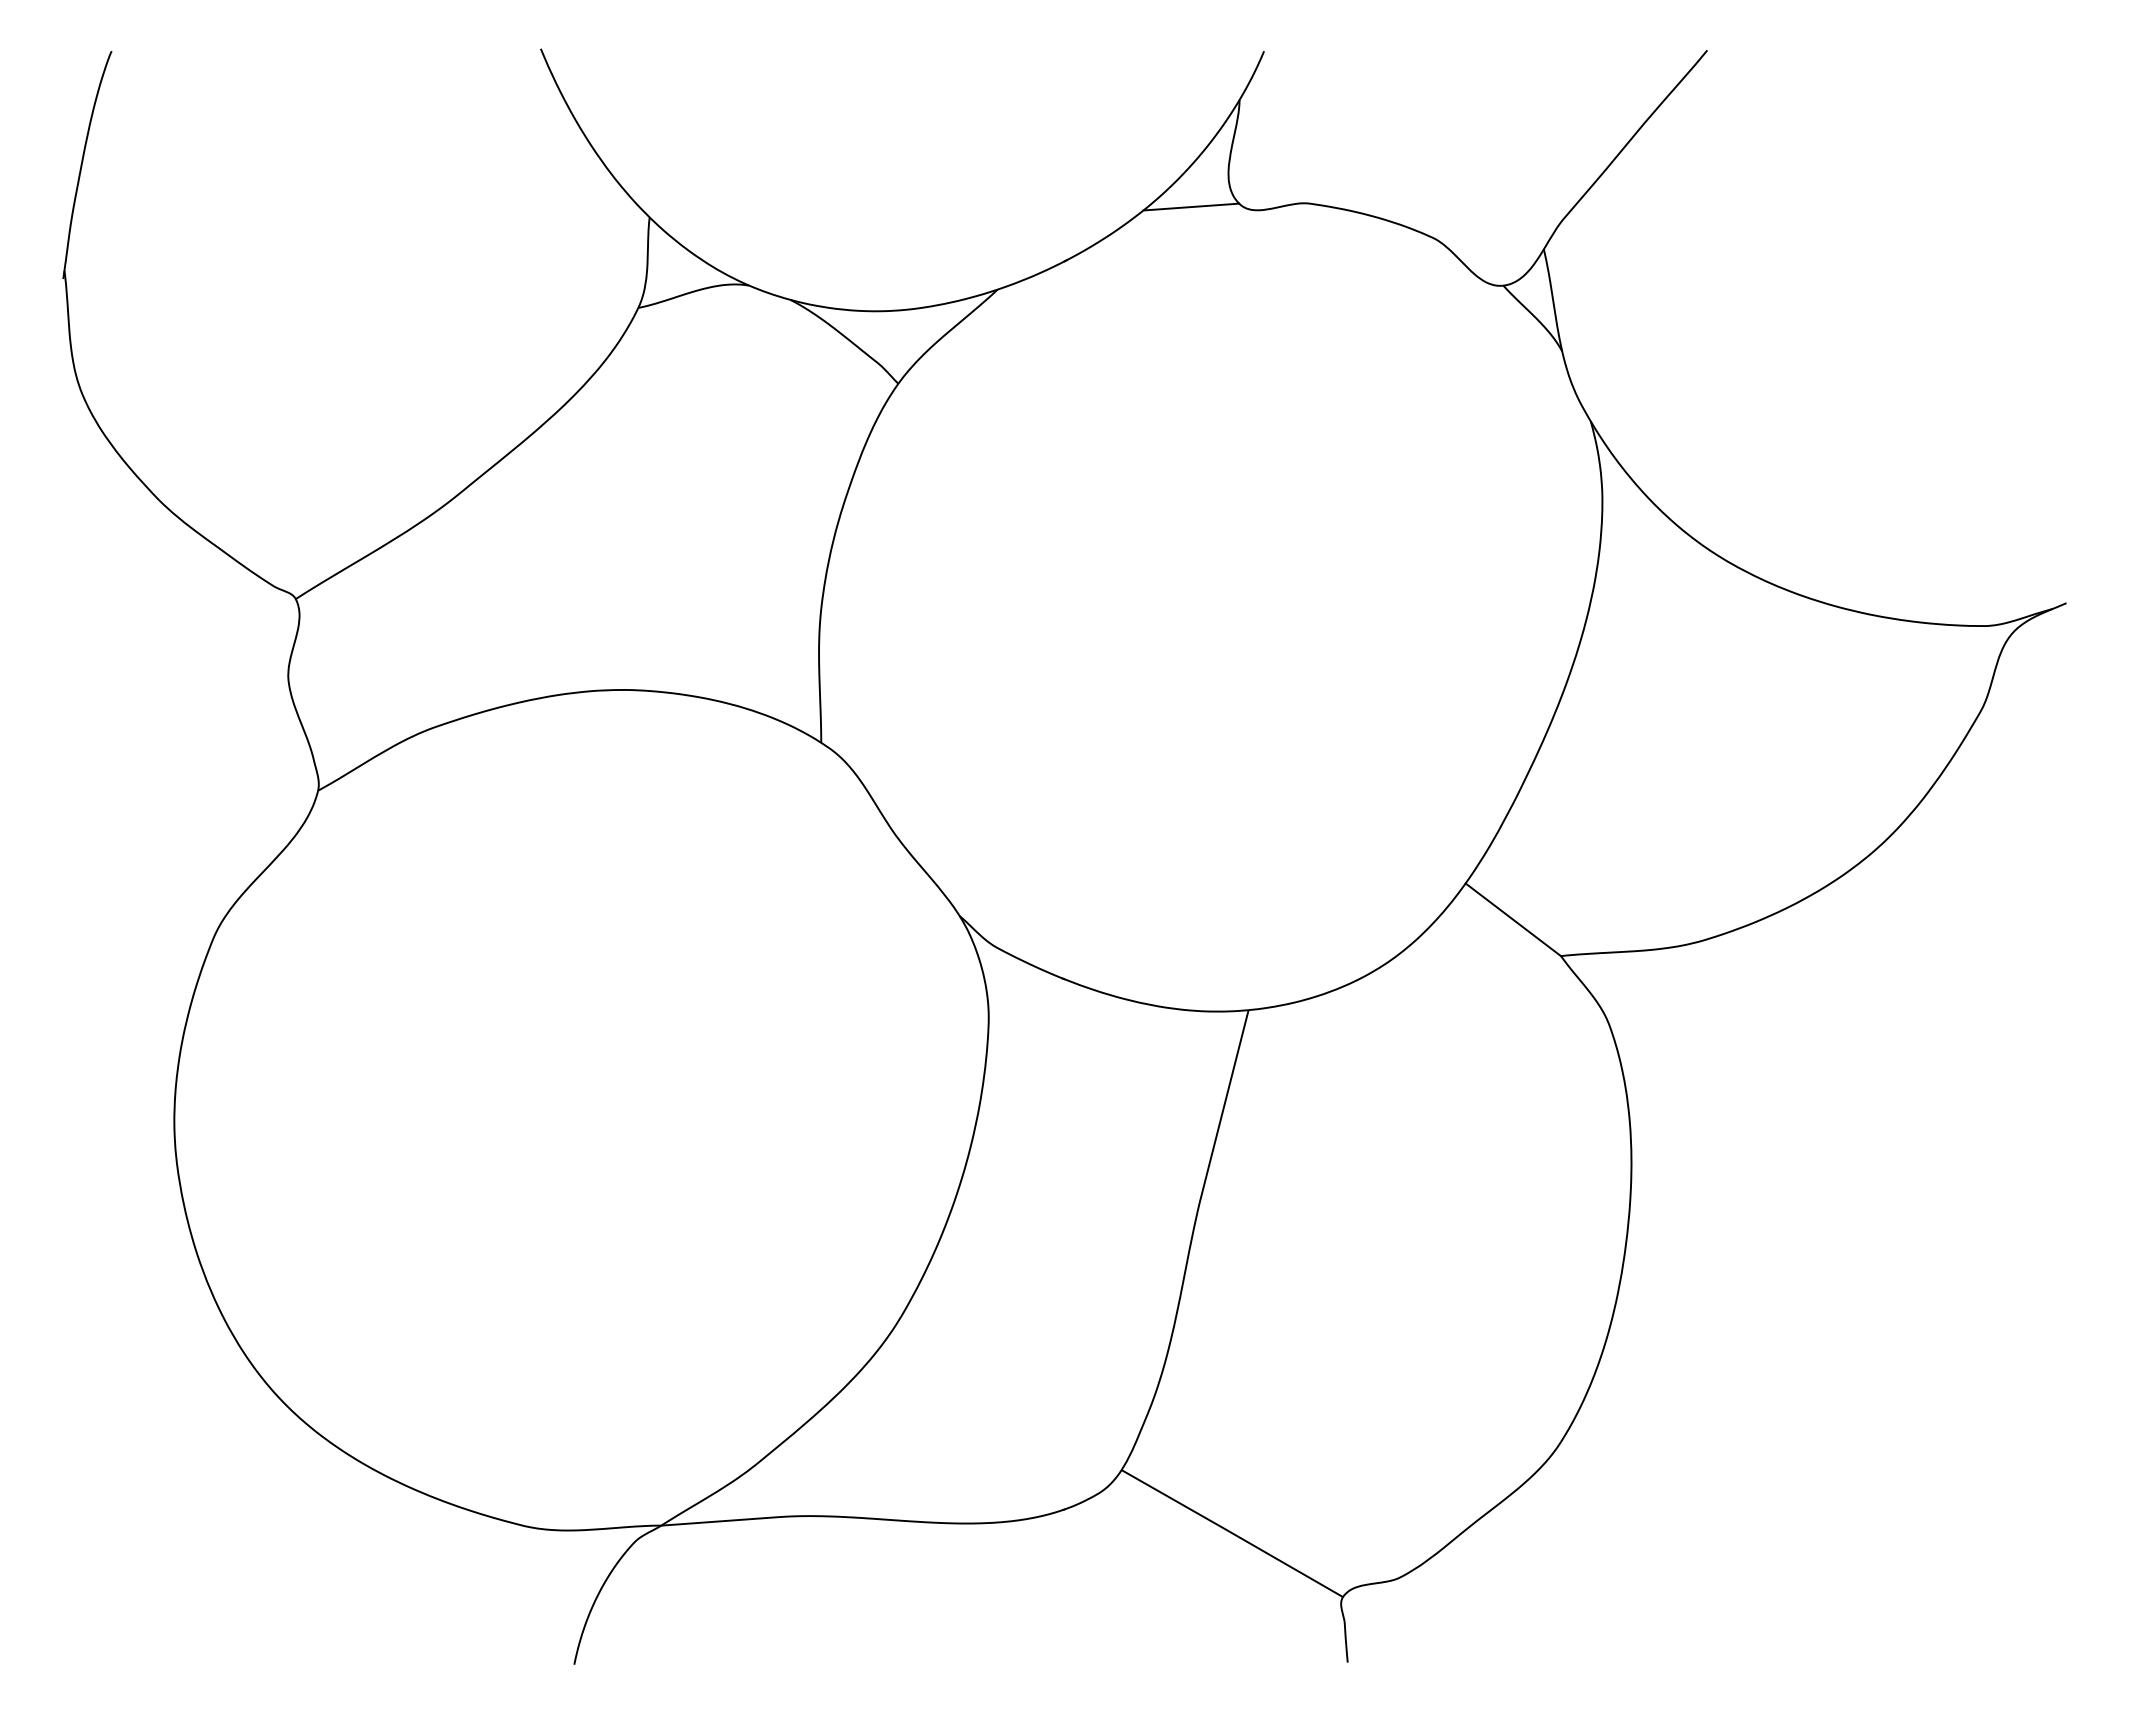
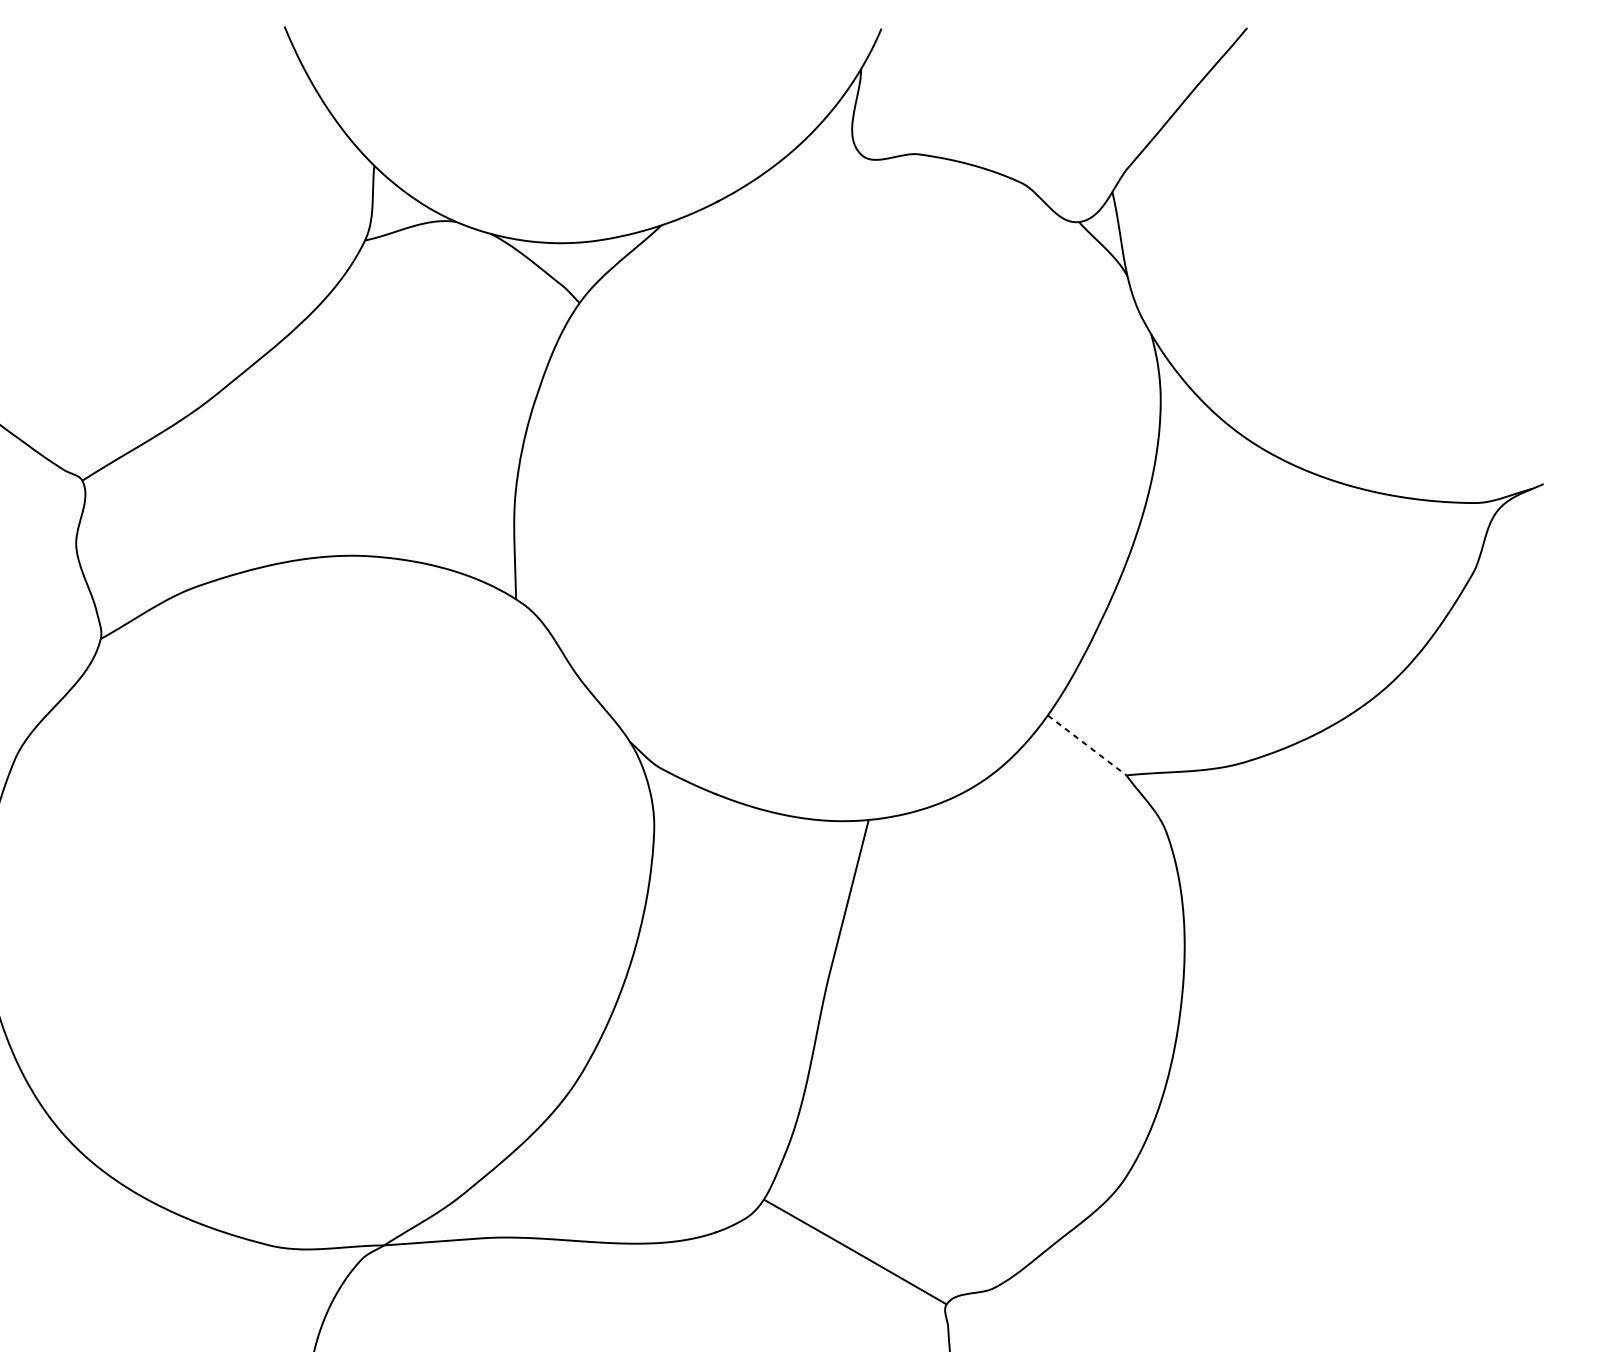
line: (1191, 206) -> (821, 156), removed
line: (1513, 919) -> (1087, 745), solid -> dashed

